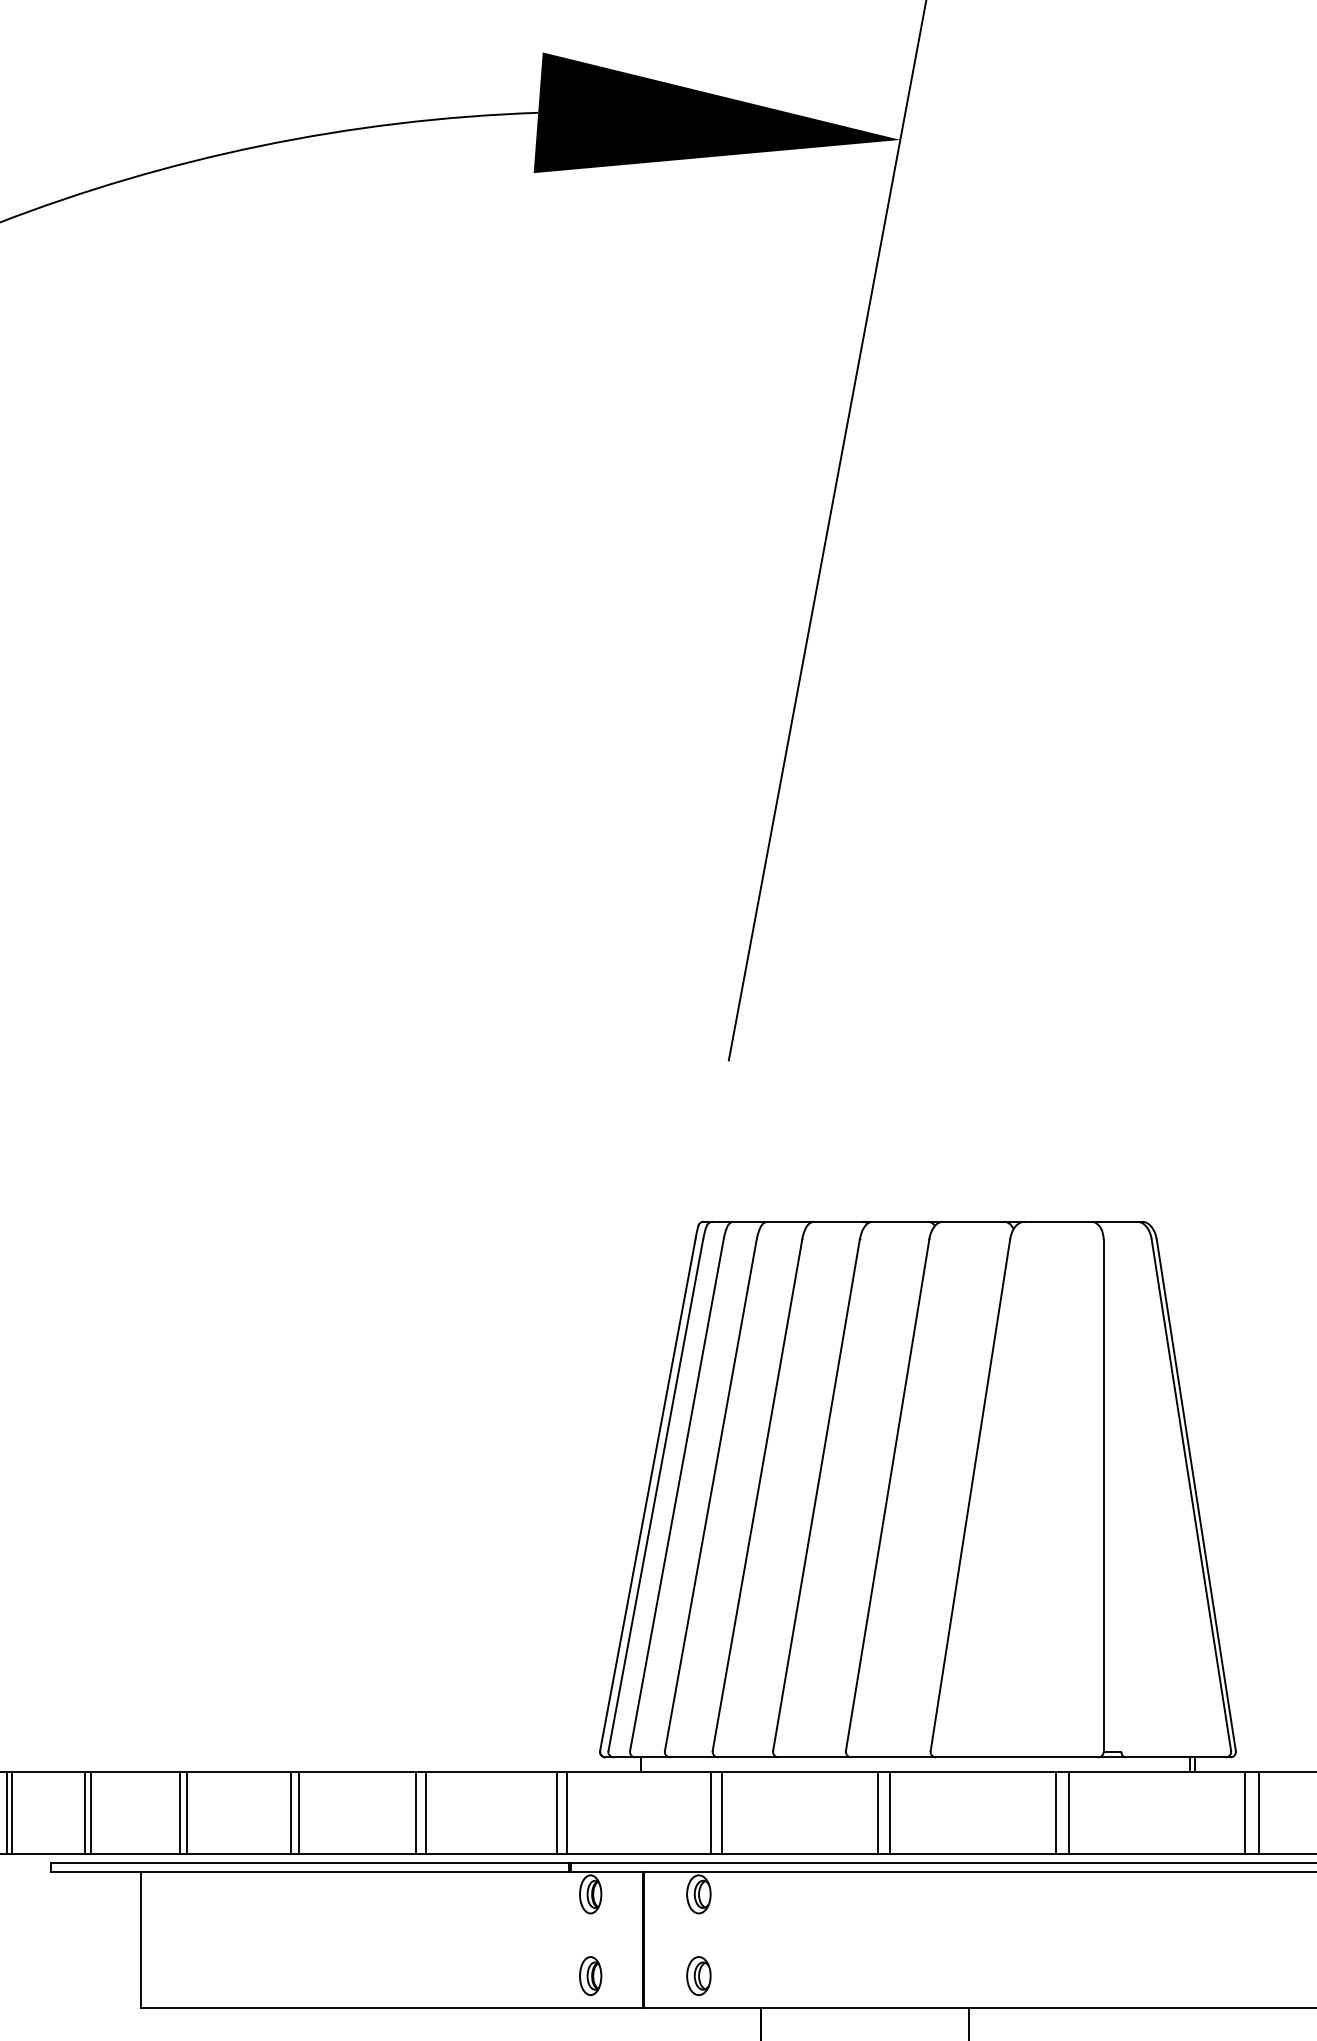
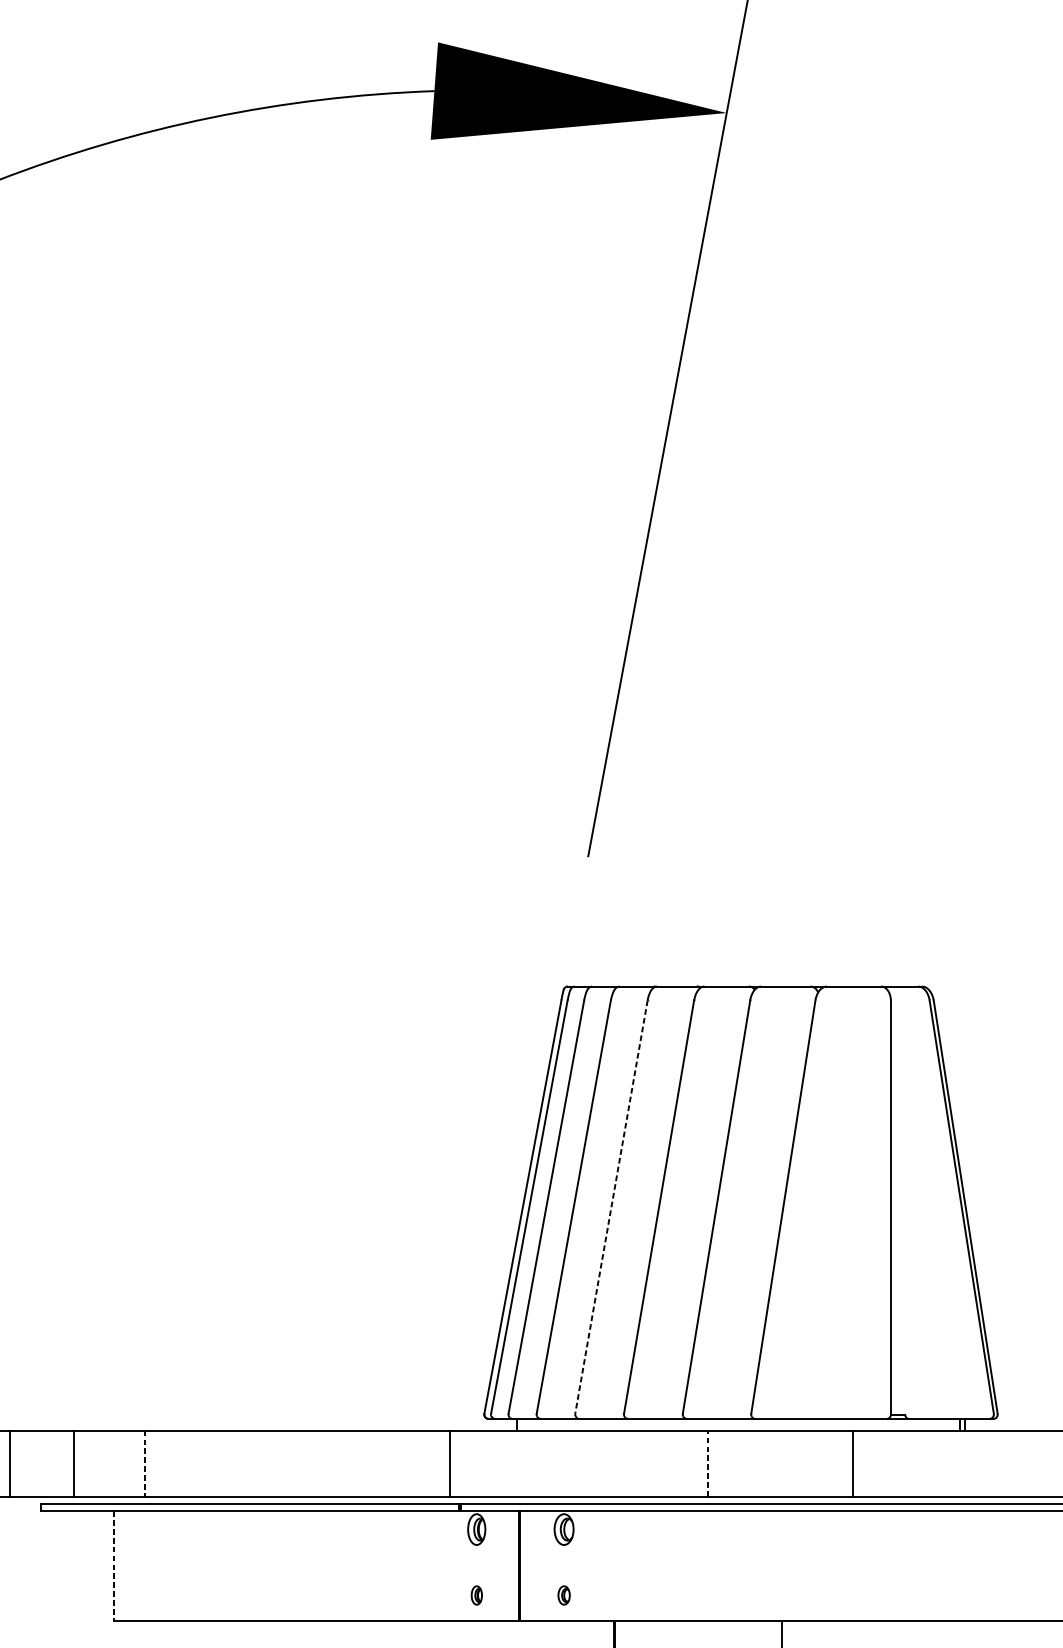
line: (757, 1495) -> (611, 1207), solid -> dashed
line: (7, 1812) -> (5, 1463), removed
line: (85, 1812) -> (68, 1463), removed
line: (180, 1812) -> (145, 1463), solid -> dashed
line: (186, 1812) -> (150, 1463), removed
line: (290, 1812) -> (234, 1463), removed
line: (298, 1812) -> (240, 1463), removed
line: (416, 1812) -> (336, 1463), removed
line: (425, 1812) -> (343, 1463), removed
line: (566, 1812) -> (457, 1463), removed
line: (711, 1812) -> (574, 1463), removed
line: (721, 1812) -> (582, 1463), removed
line: (877, 1812) -> (708, 1463), solid -> dashed
line: (889, 1812) -> (718, 1463), removed
line: (1068, 1812) -> (862, 1463), removed
line: (1245, 1812) -> (1005, 1463), removed
line: (1258, 1812) -> (1015, 1463), removed
line: (141, 1940) -> (114, 1566), solid -> dashed
part: (590, 1975) -> (476, 1595), size x0.6
part: (698, 1975) -> (563, 1595), size x0.6

